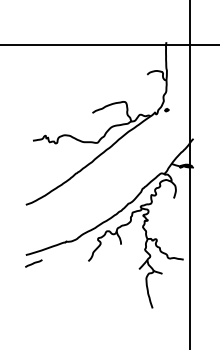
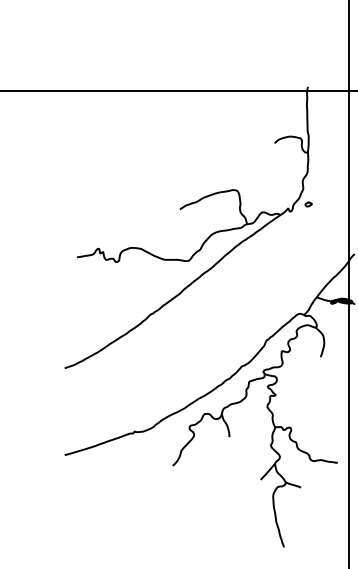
line: (33, 263) -> (77, 469), removed

